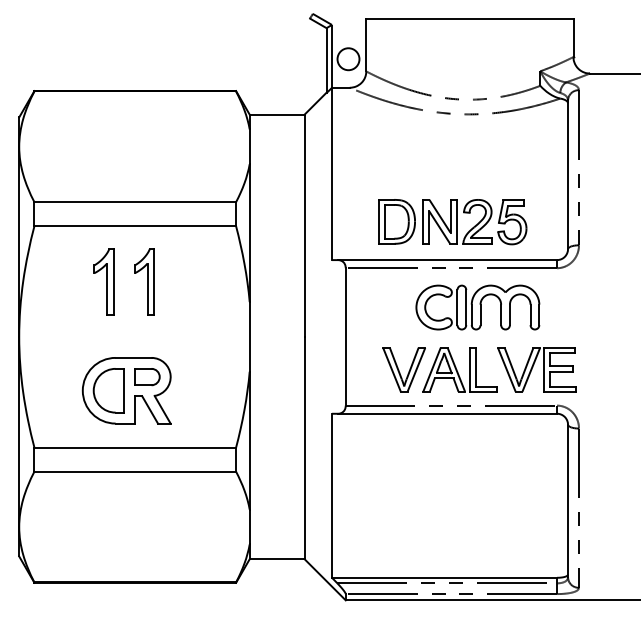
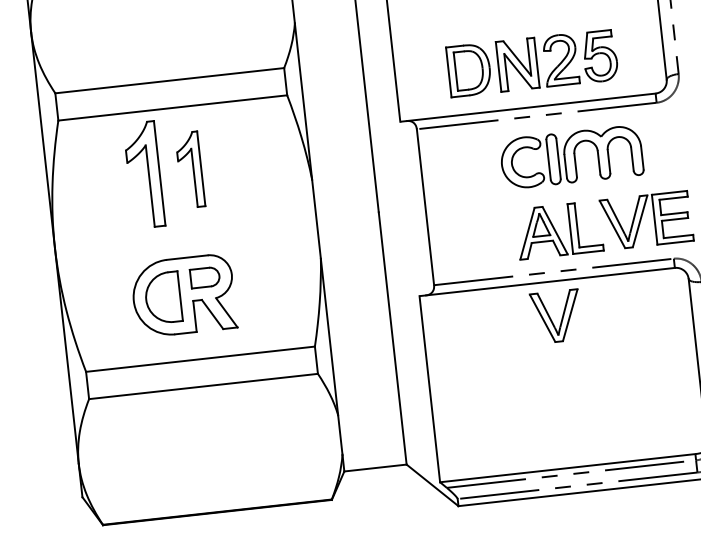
part: (103, 281) -> (143, 174), size x1.4
part: (403, 369) -> (555, 316), moved

